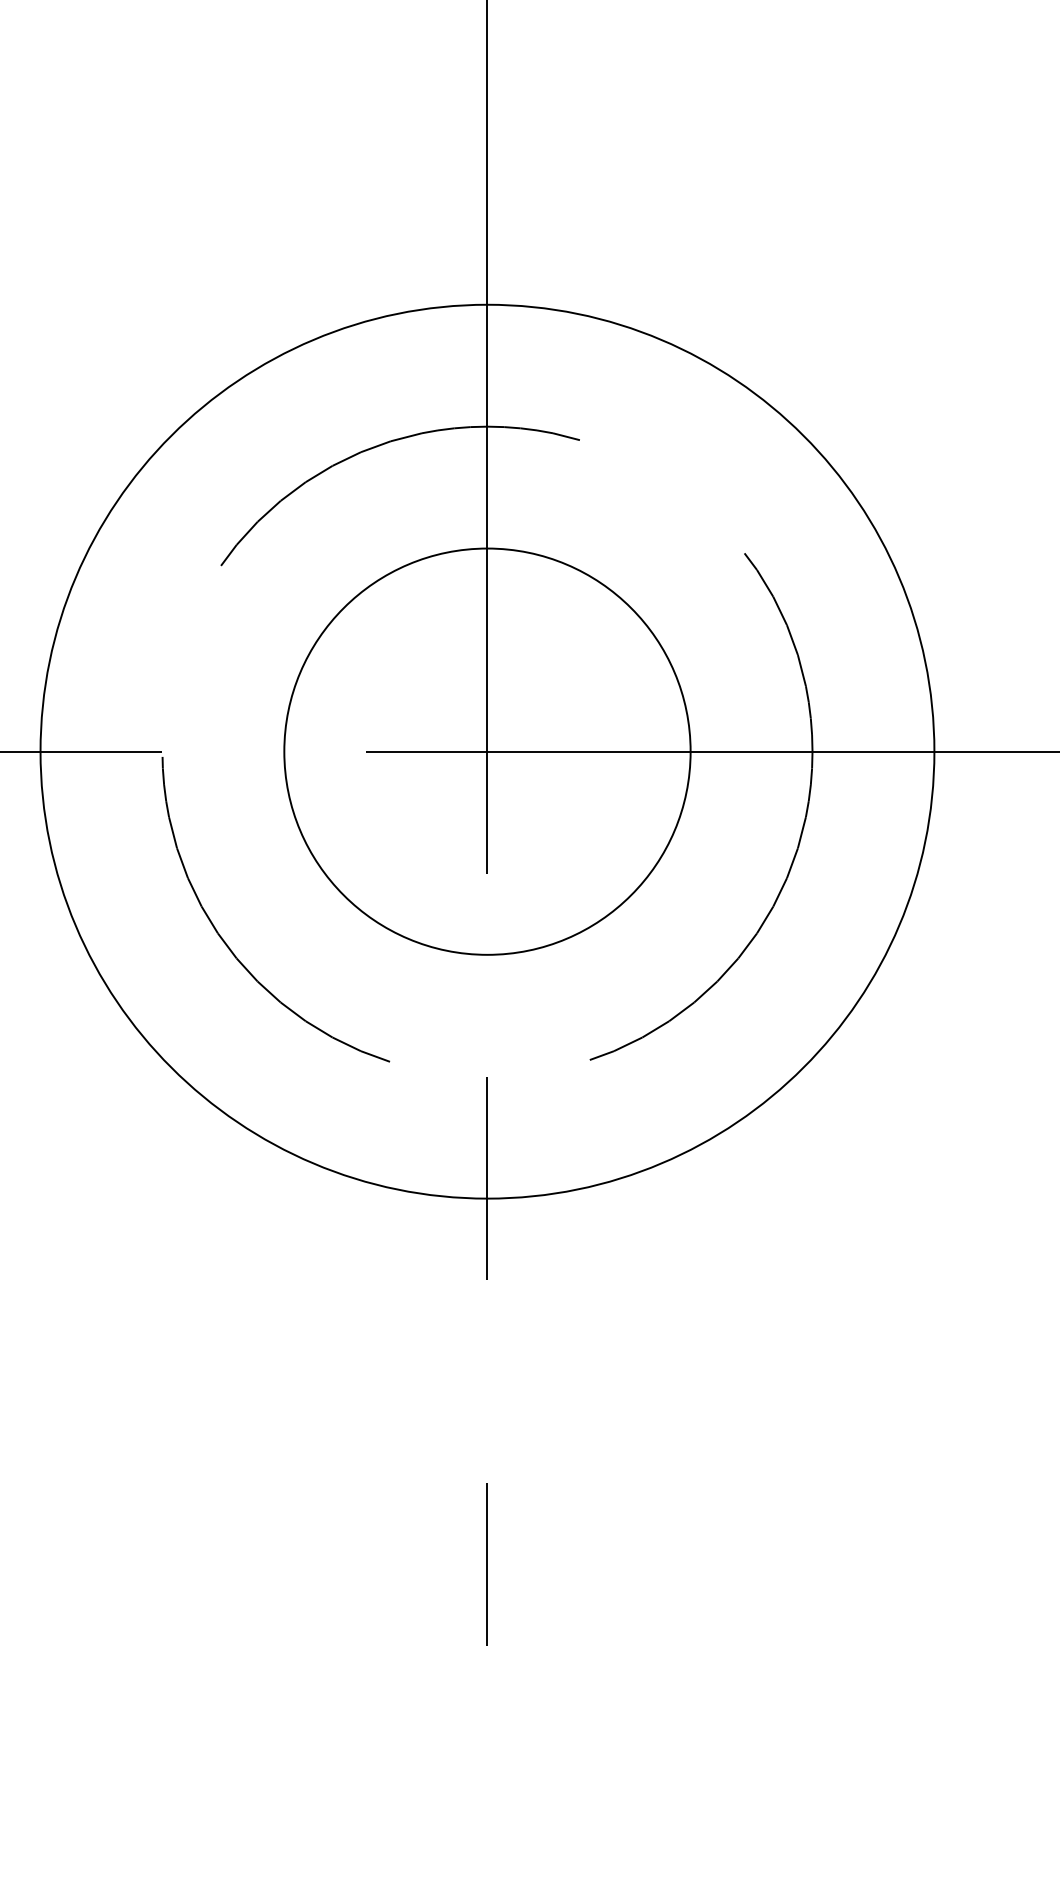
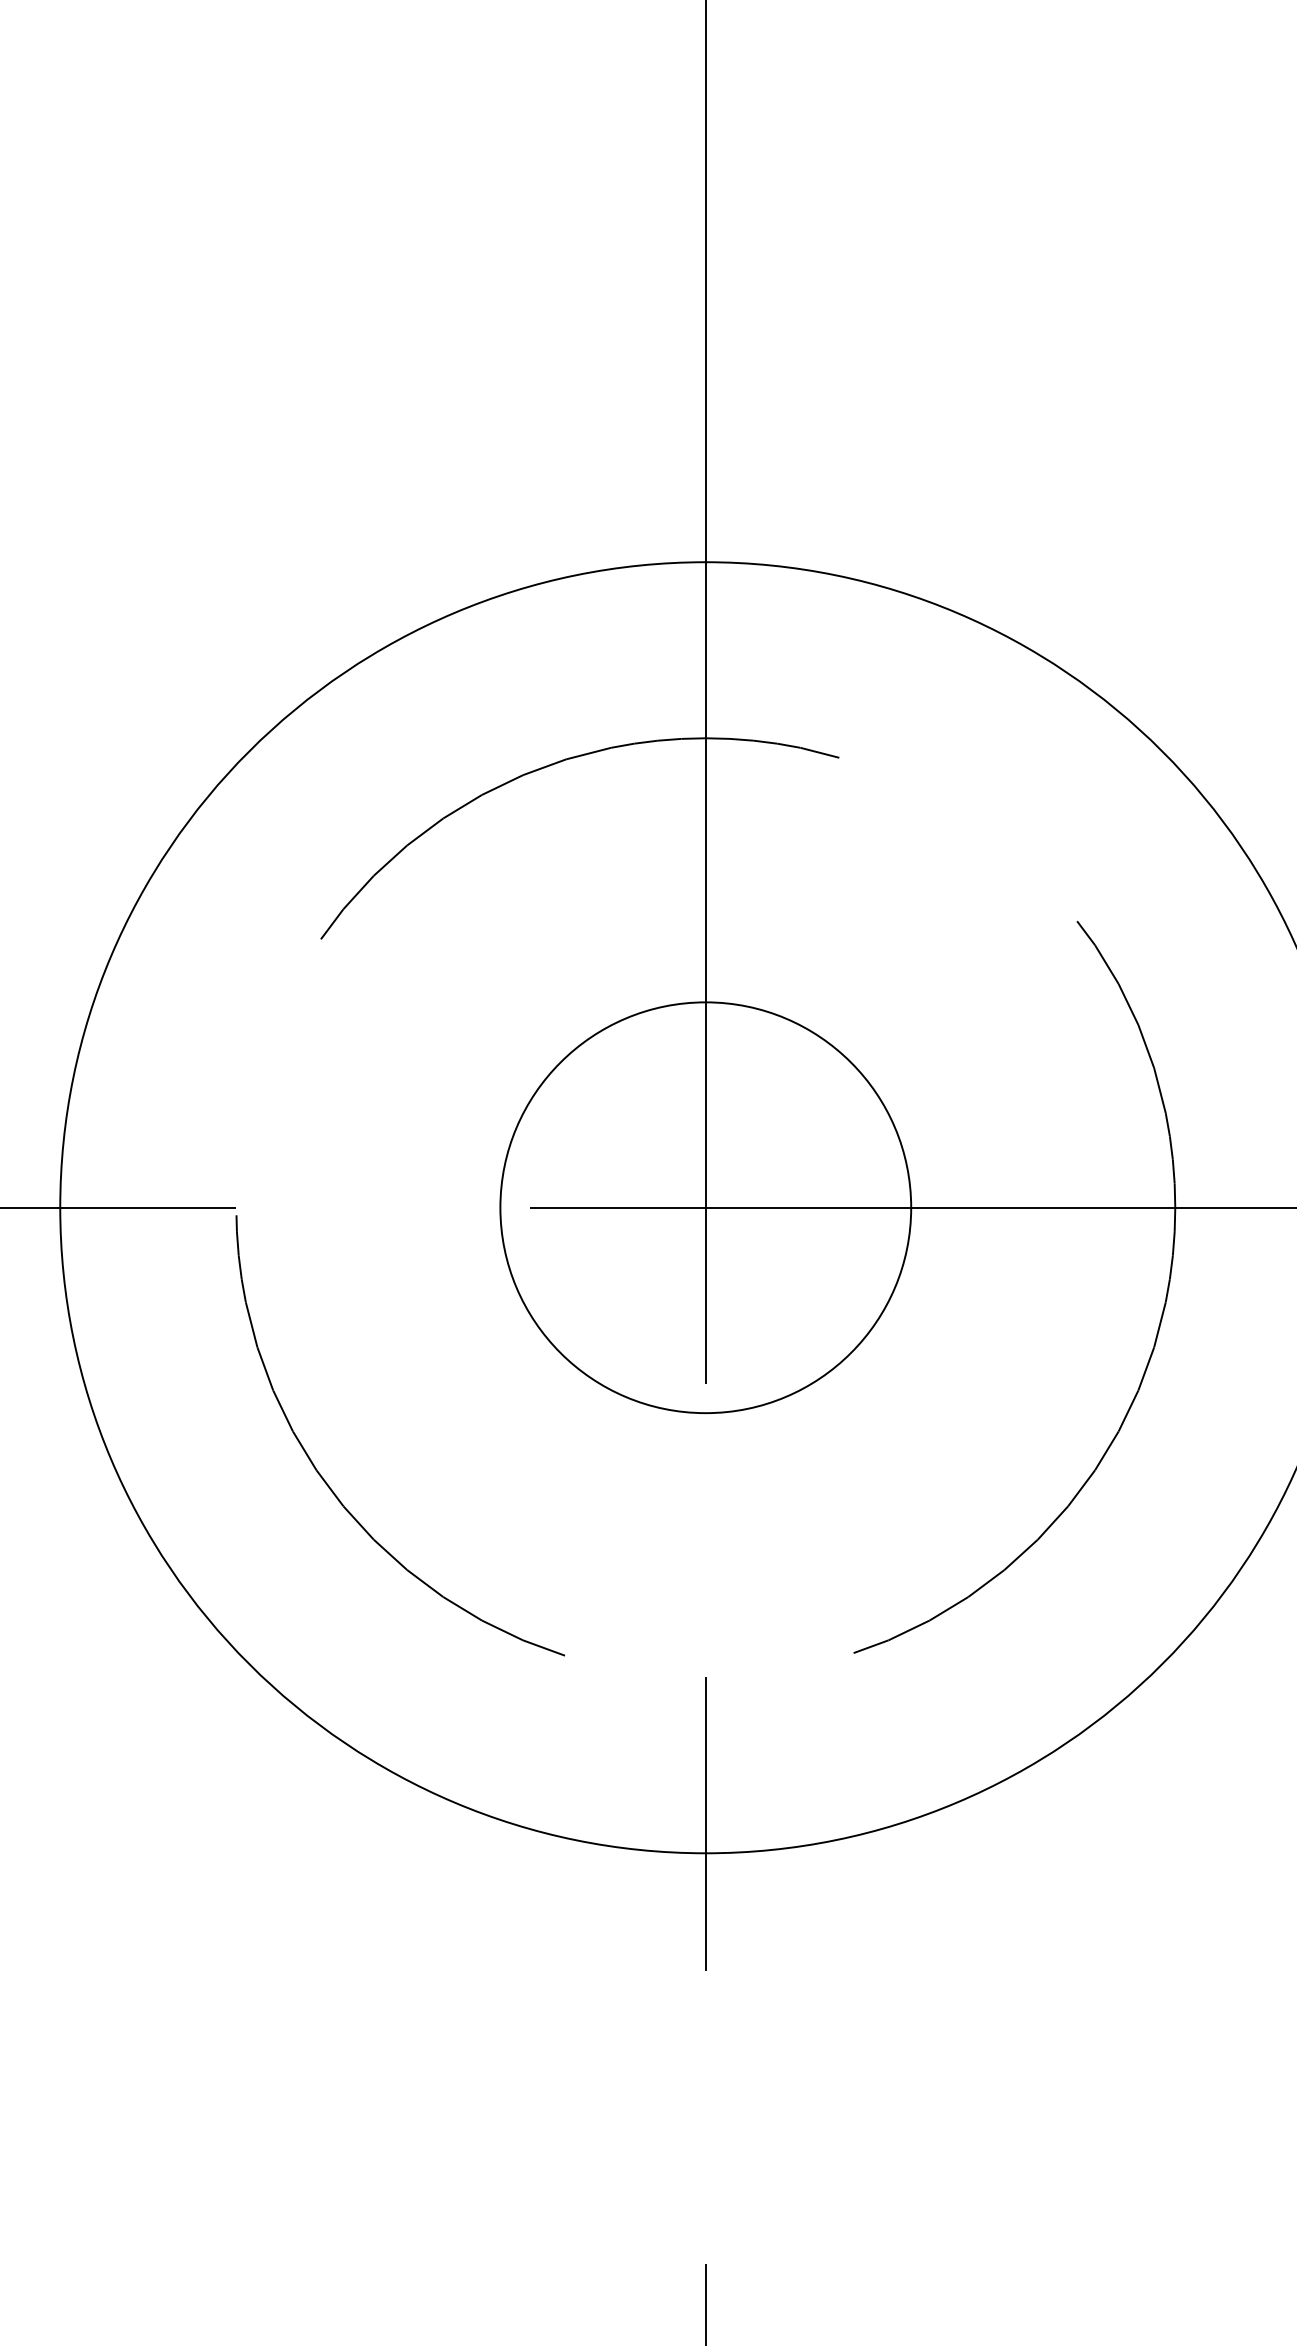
circle: (487, 751) -> (705, 1207), size x0.7

